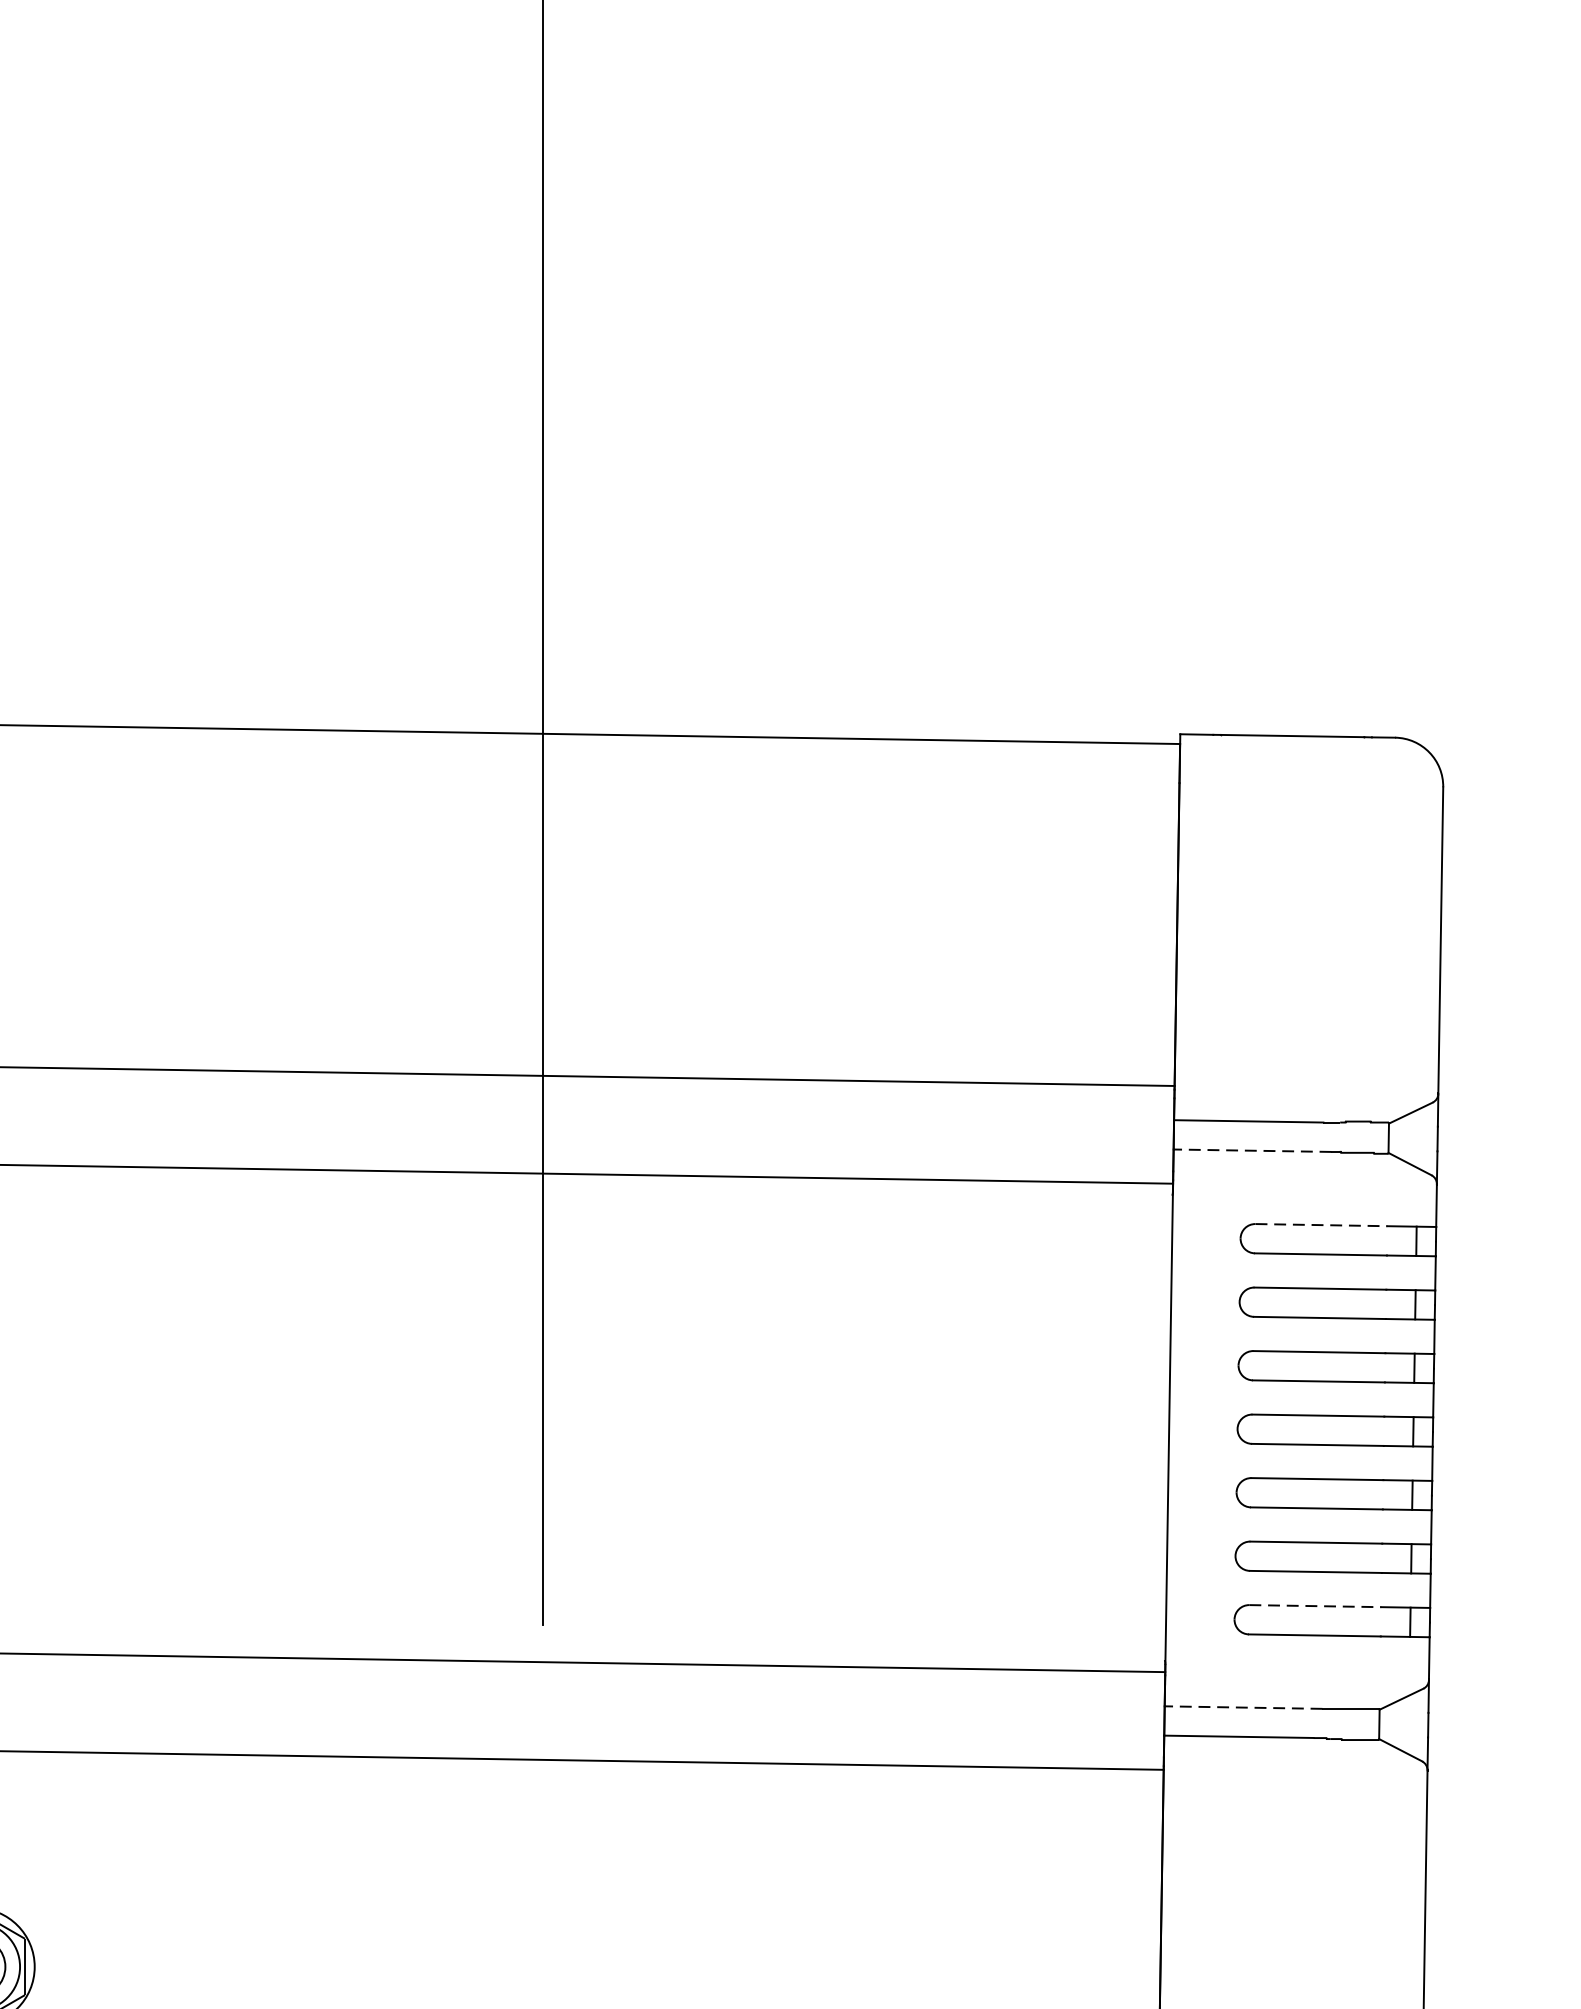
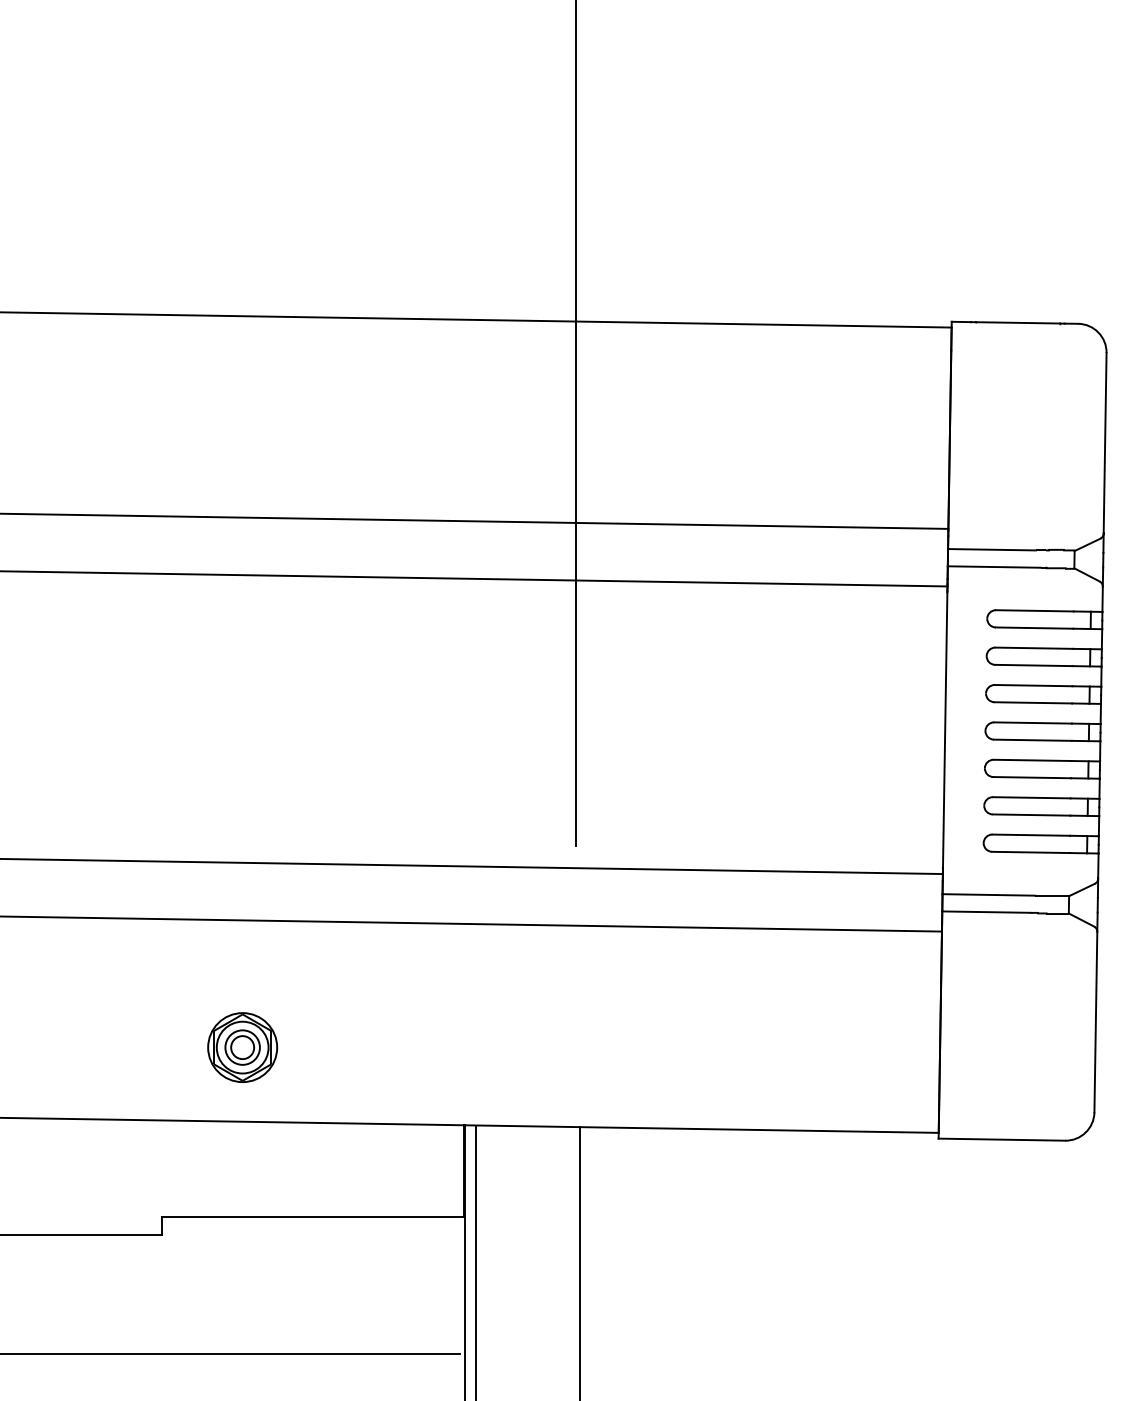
line: (1251, 1151) -> (993, 567), dashed -> solid
line: (1320, 1224) -> (1034, 610), dashed -> solid
line: (1315, 1606) -> (1031, 835), dashed -> solid
line: (1242, 1706) -> (988, 894), dashed -> solid

